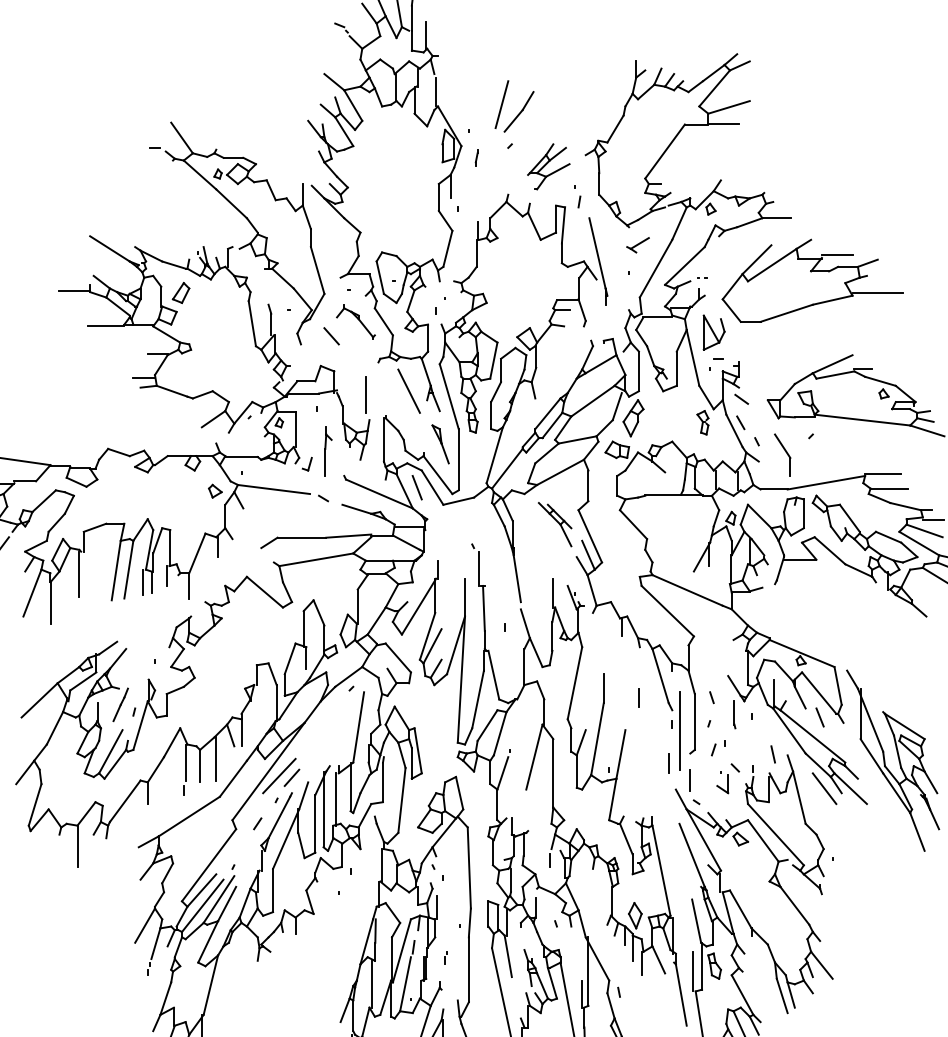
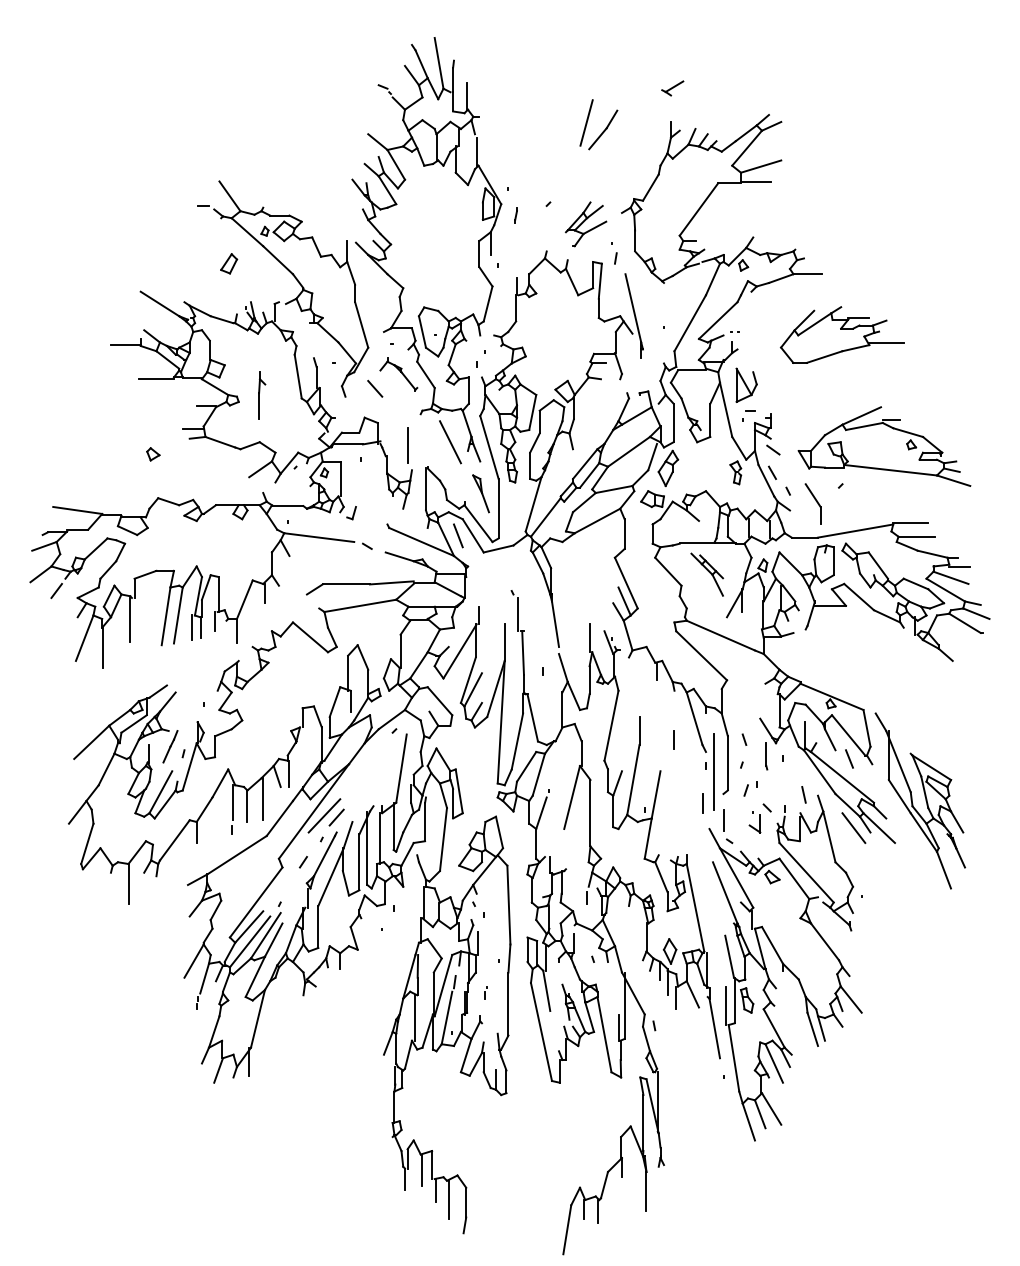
part: (520, 111) -> (604, 129), moved
part: (637, 245) -> (672, 88), moved
part: (811, 280) -> (841, 334), size x0.7
part: (181, 292) -> (229, 263), moved
part: (328, 451) -> (262, 395), moved
part: (215, 491) -> (153, 454), moved
part: (555, 524) -> (707, 574), moved

